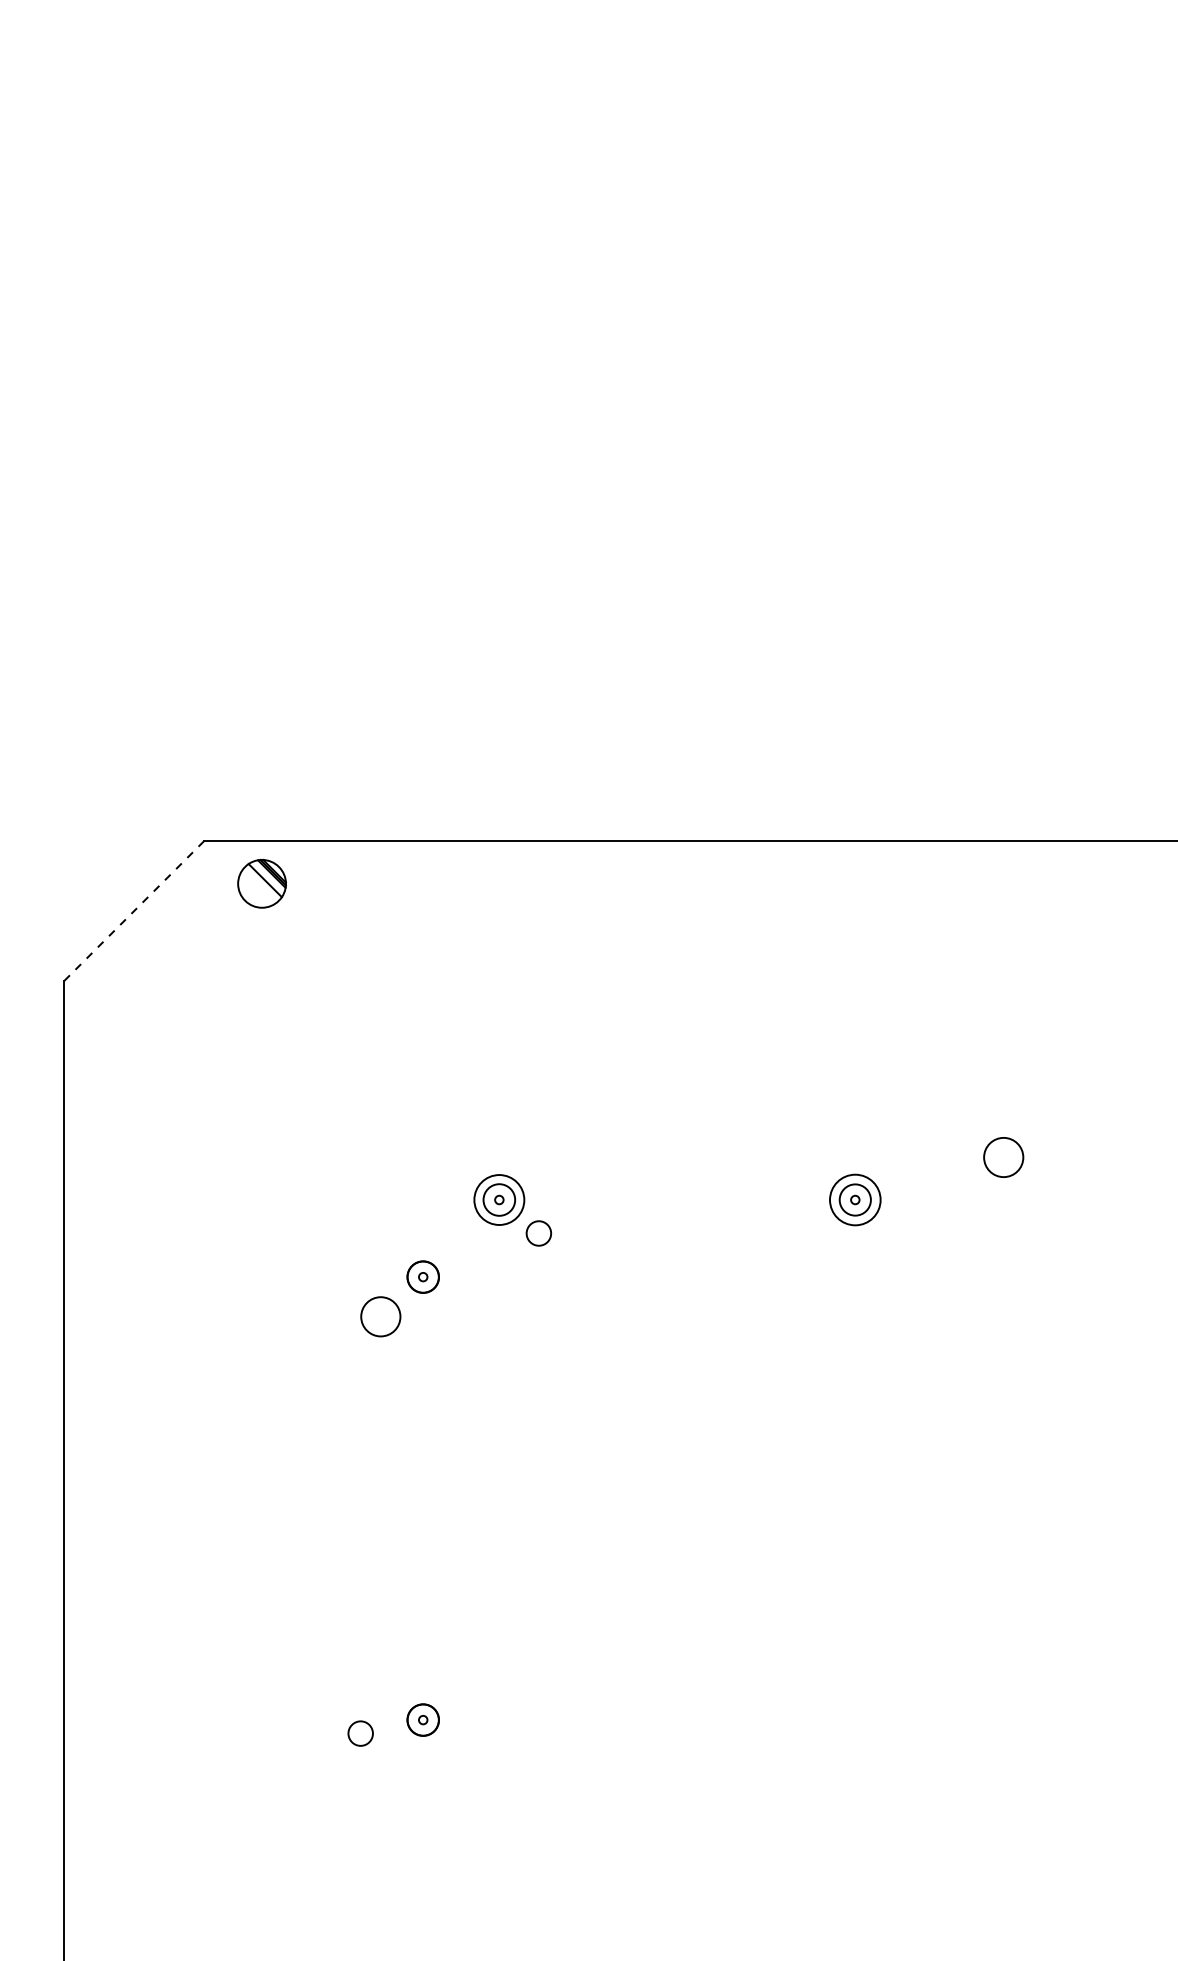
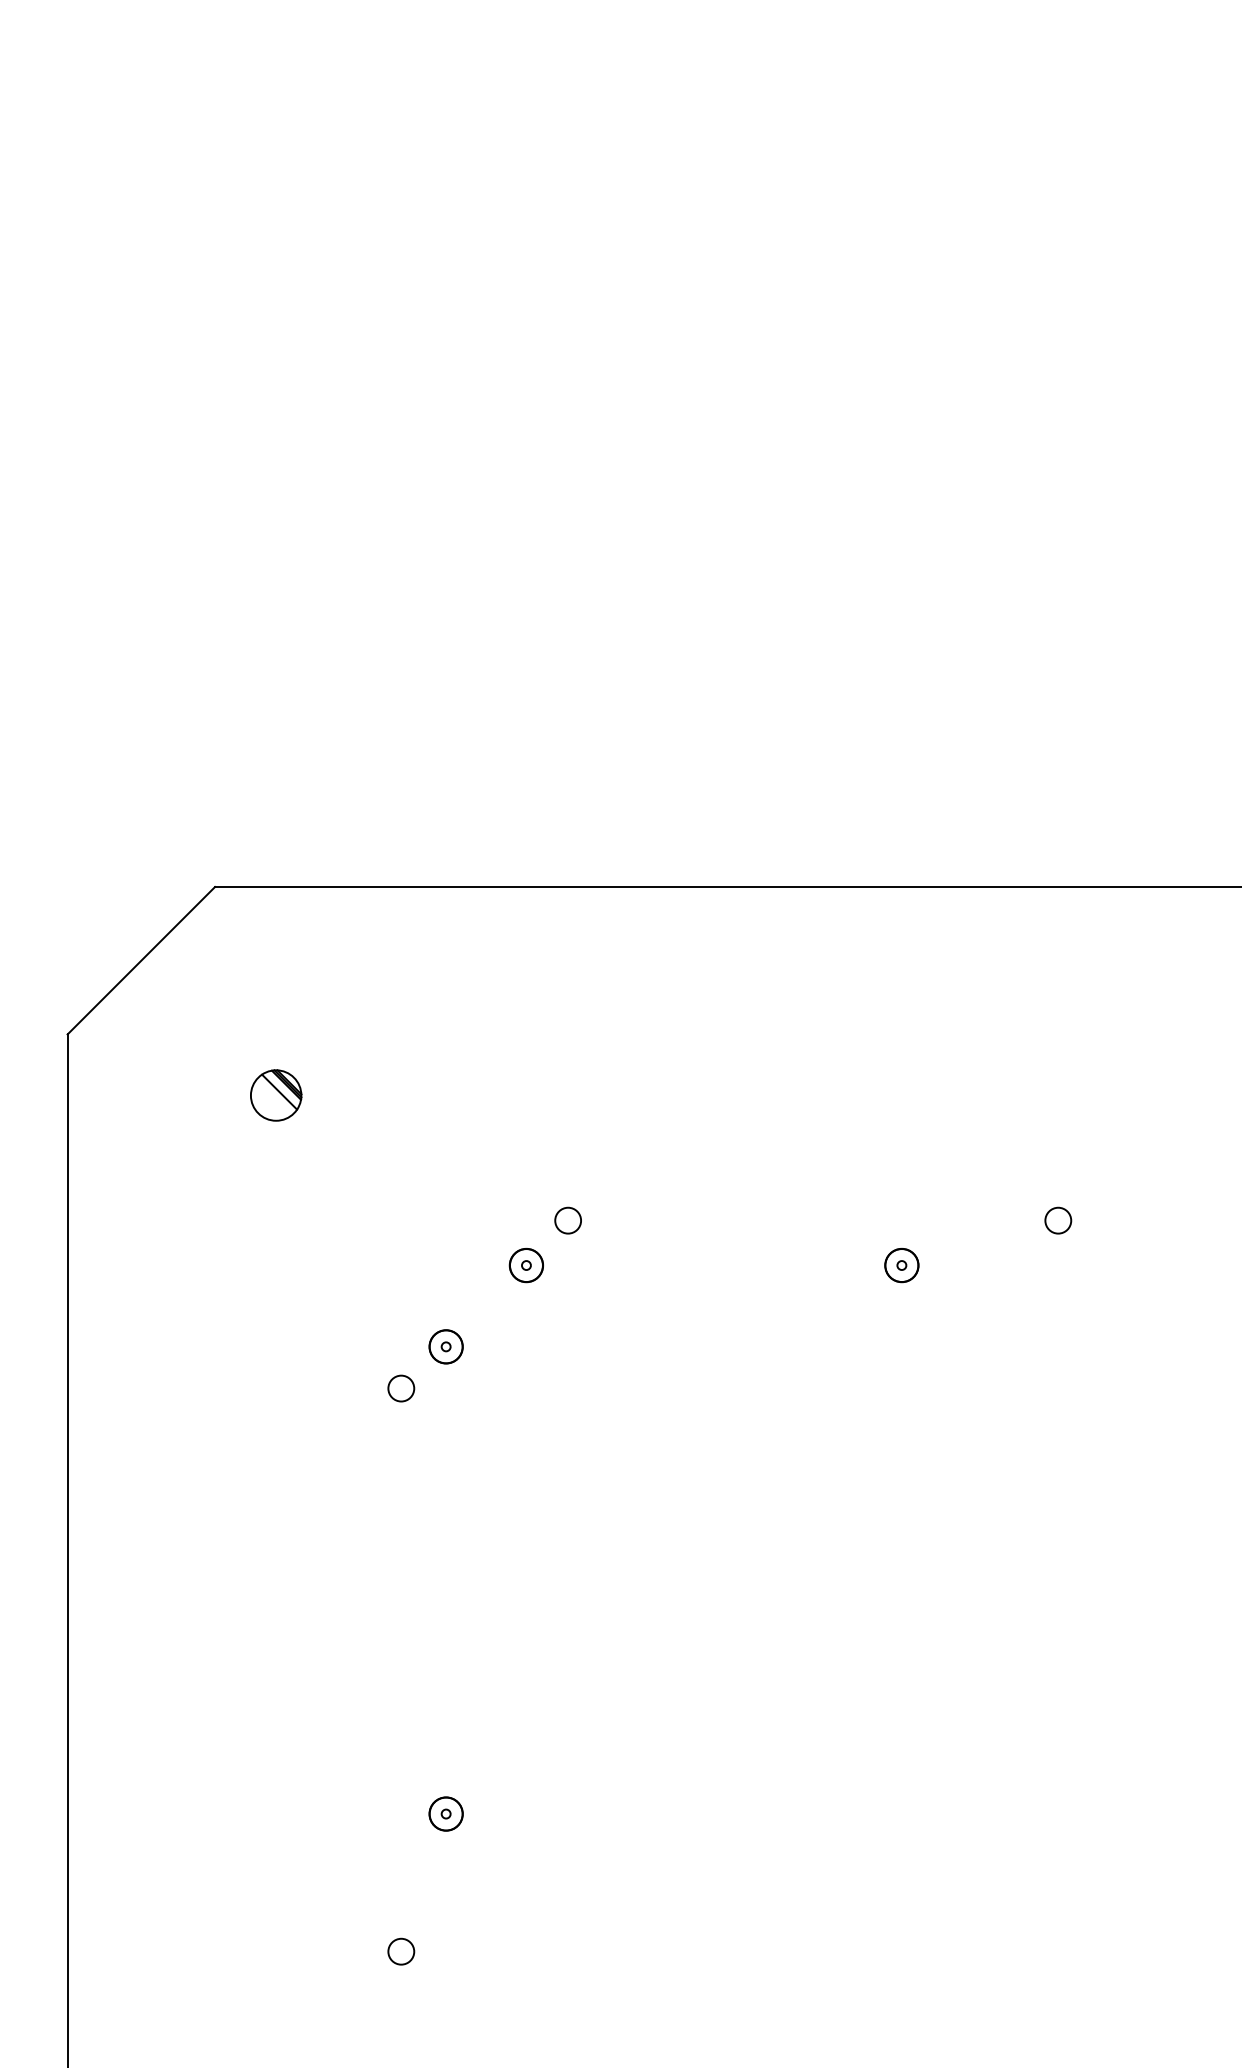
part: (261, 883) -> (275, 1095), moved
line: (134, 911) -> (141, 961), dashed -> solid
circle: (1003, 1157) -> (1058, 1220), size x0.62
circle: (498, 1199) -> (525, 1264), size x0.62
circle: (855, 1199) -> (902, 1264), size x0.62
circle: (538, 1233) -> (567, 1220), moved
circle: (380, 1316) -> (401, 1388), size x0.62
circle: (360, 1733) -> (401, 1951), moved

